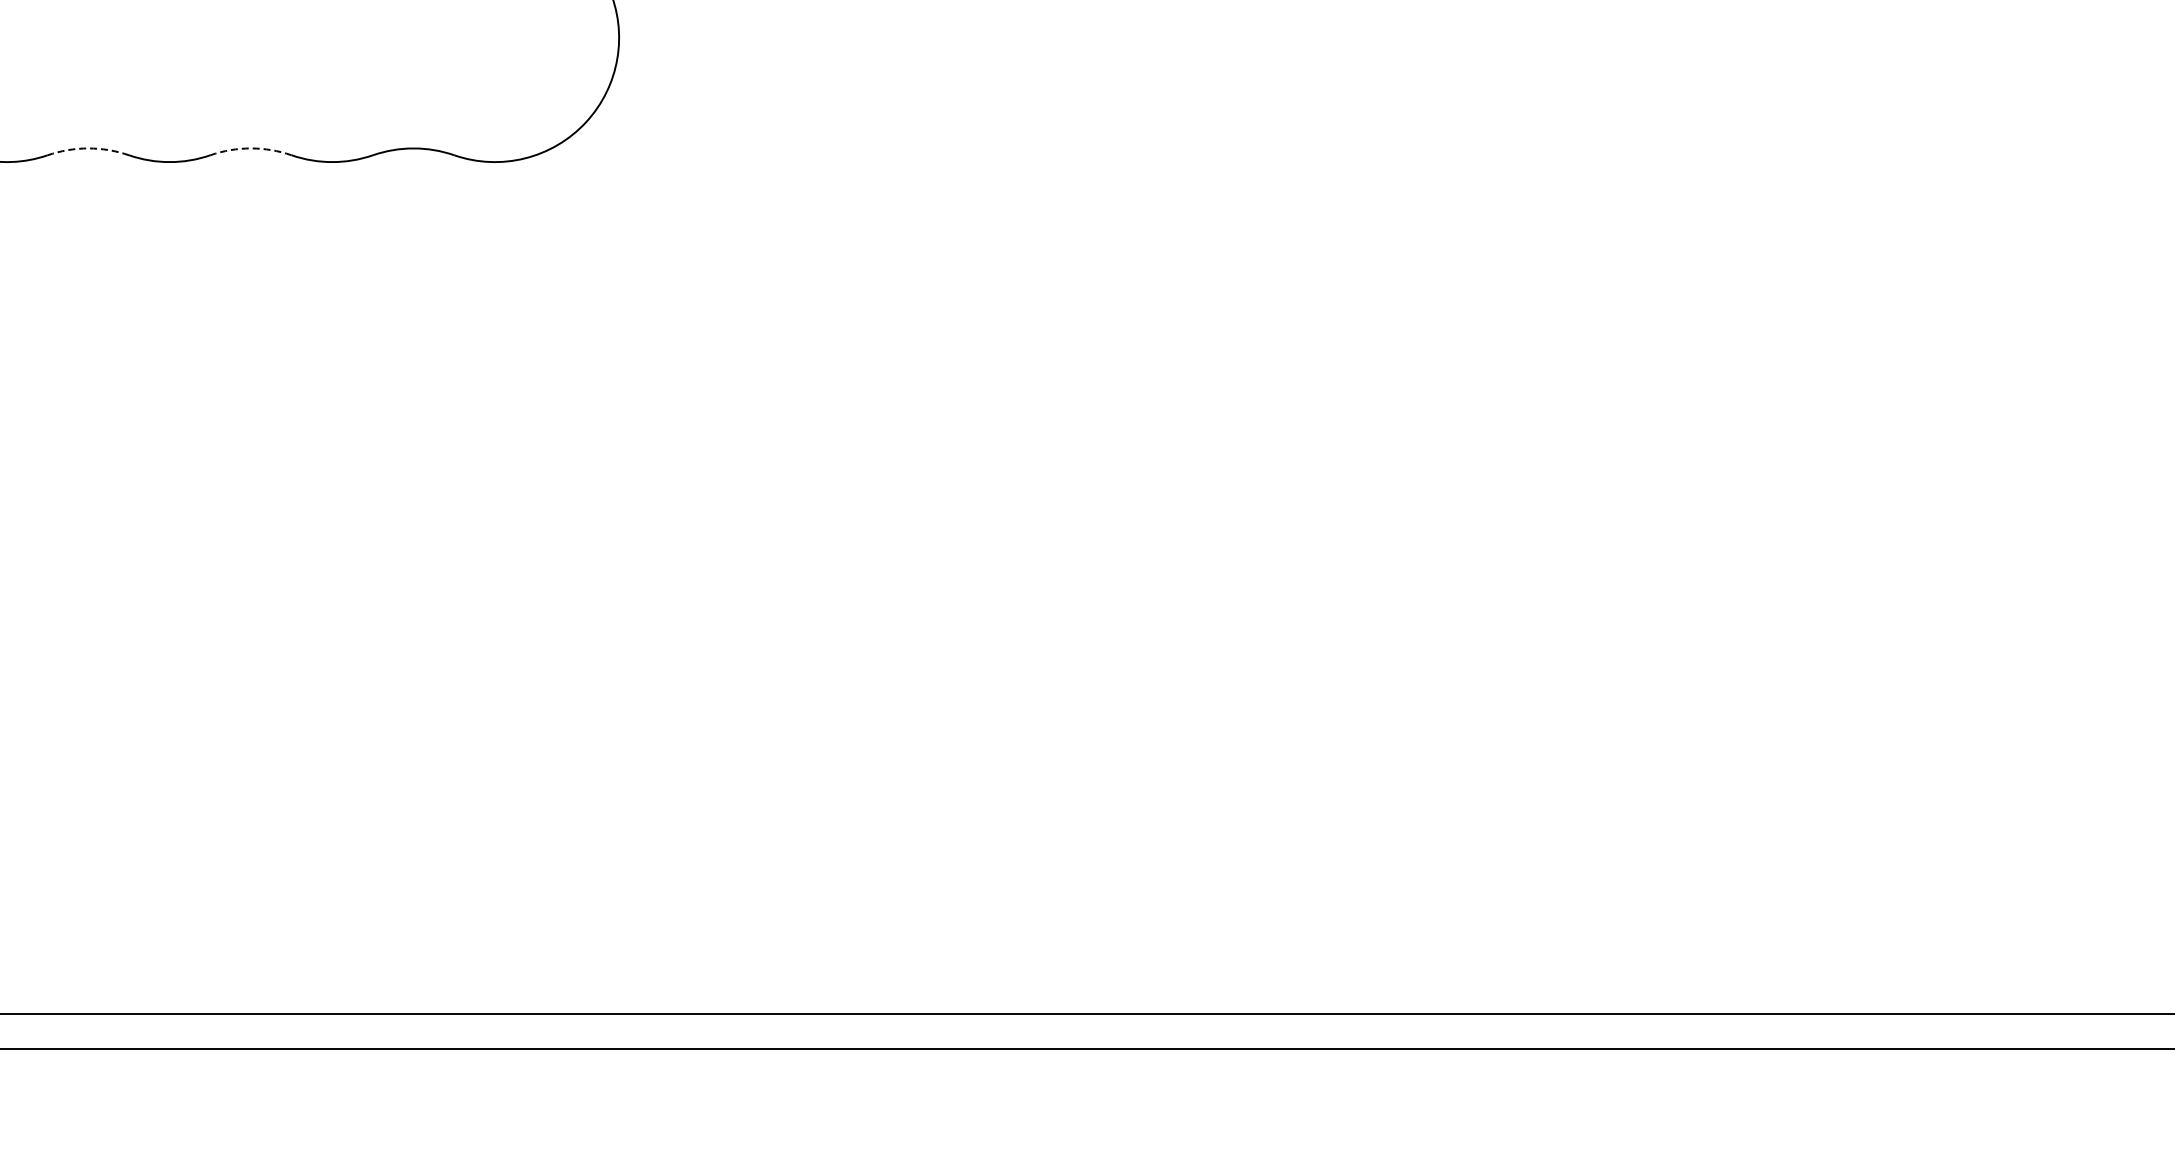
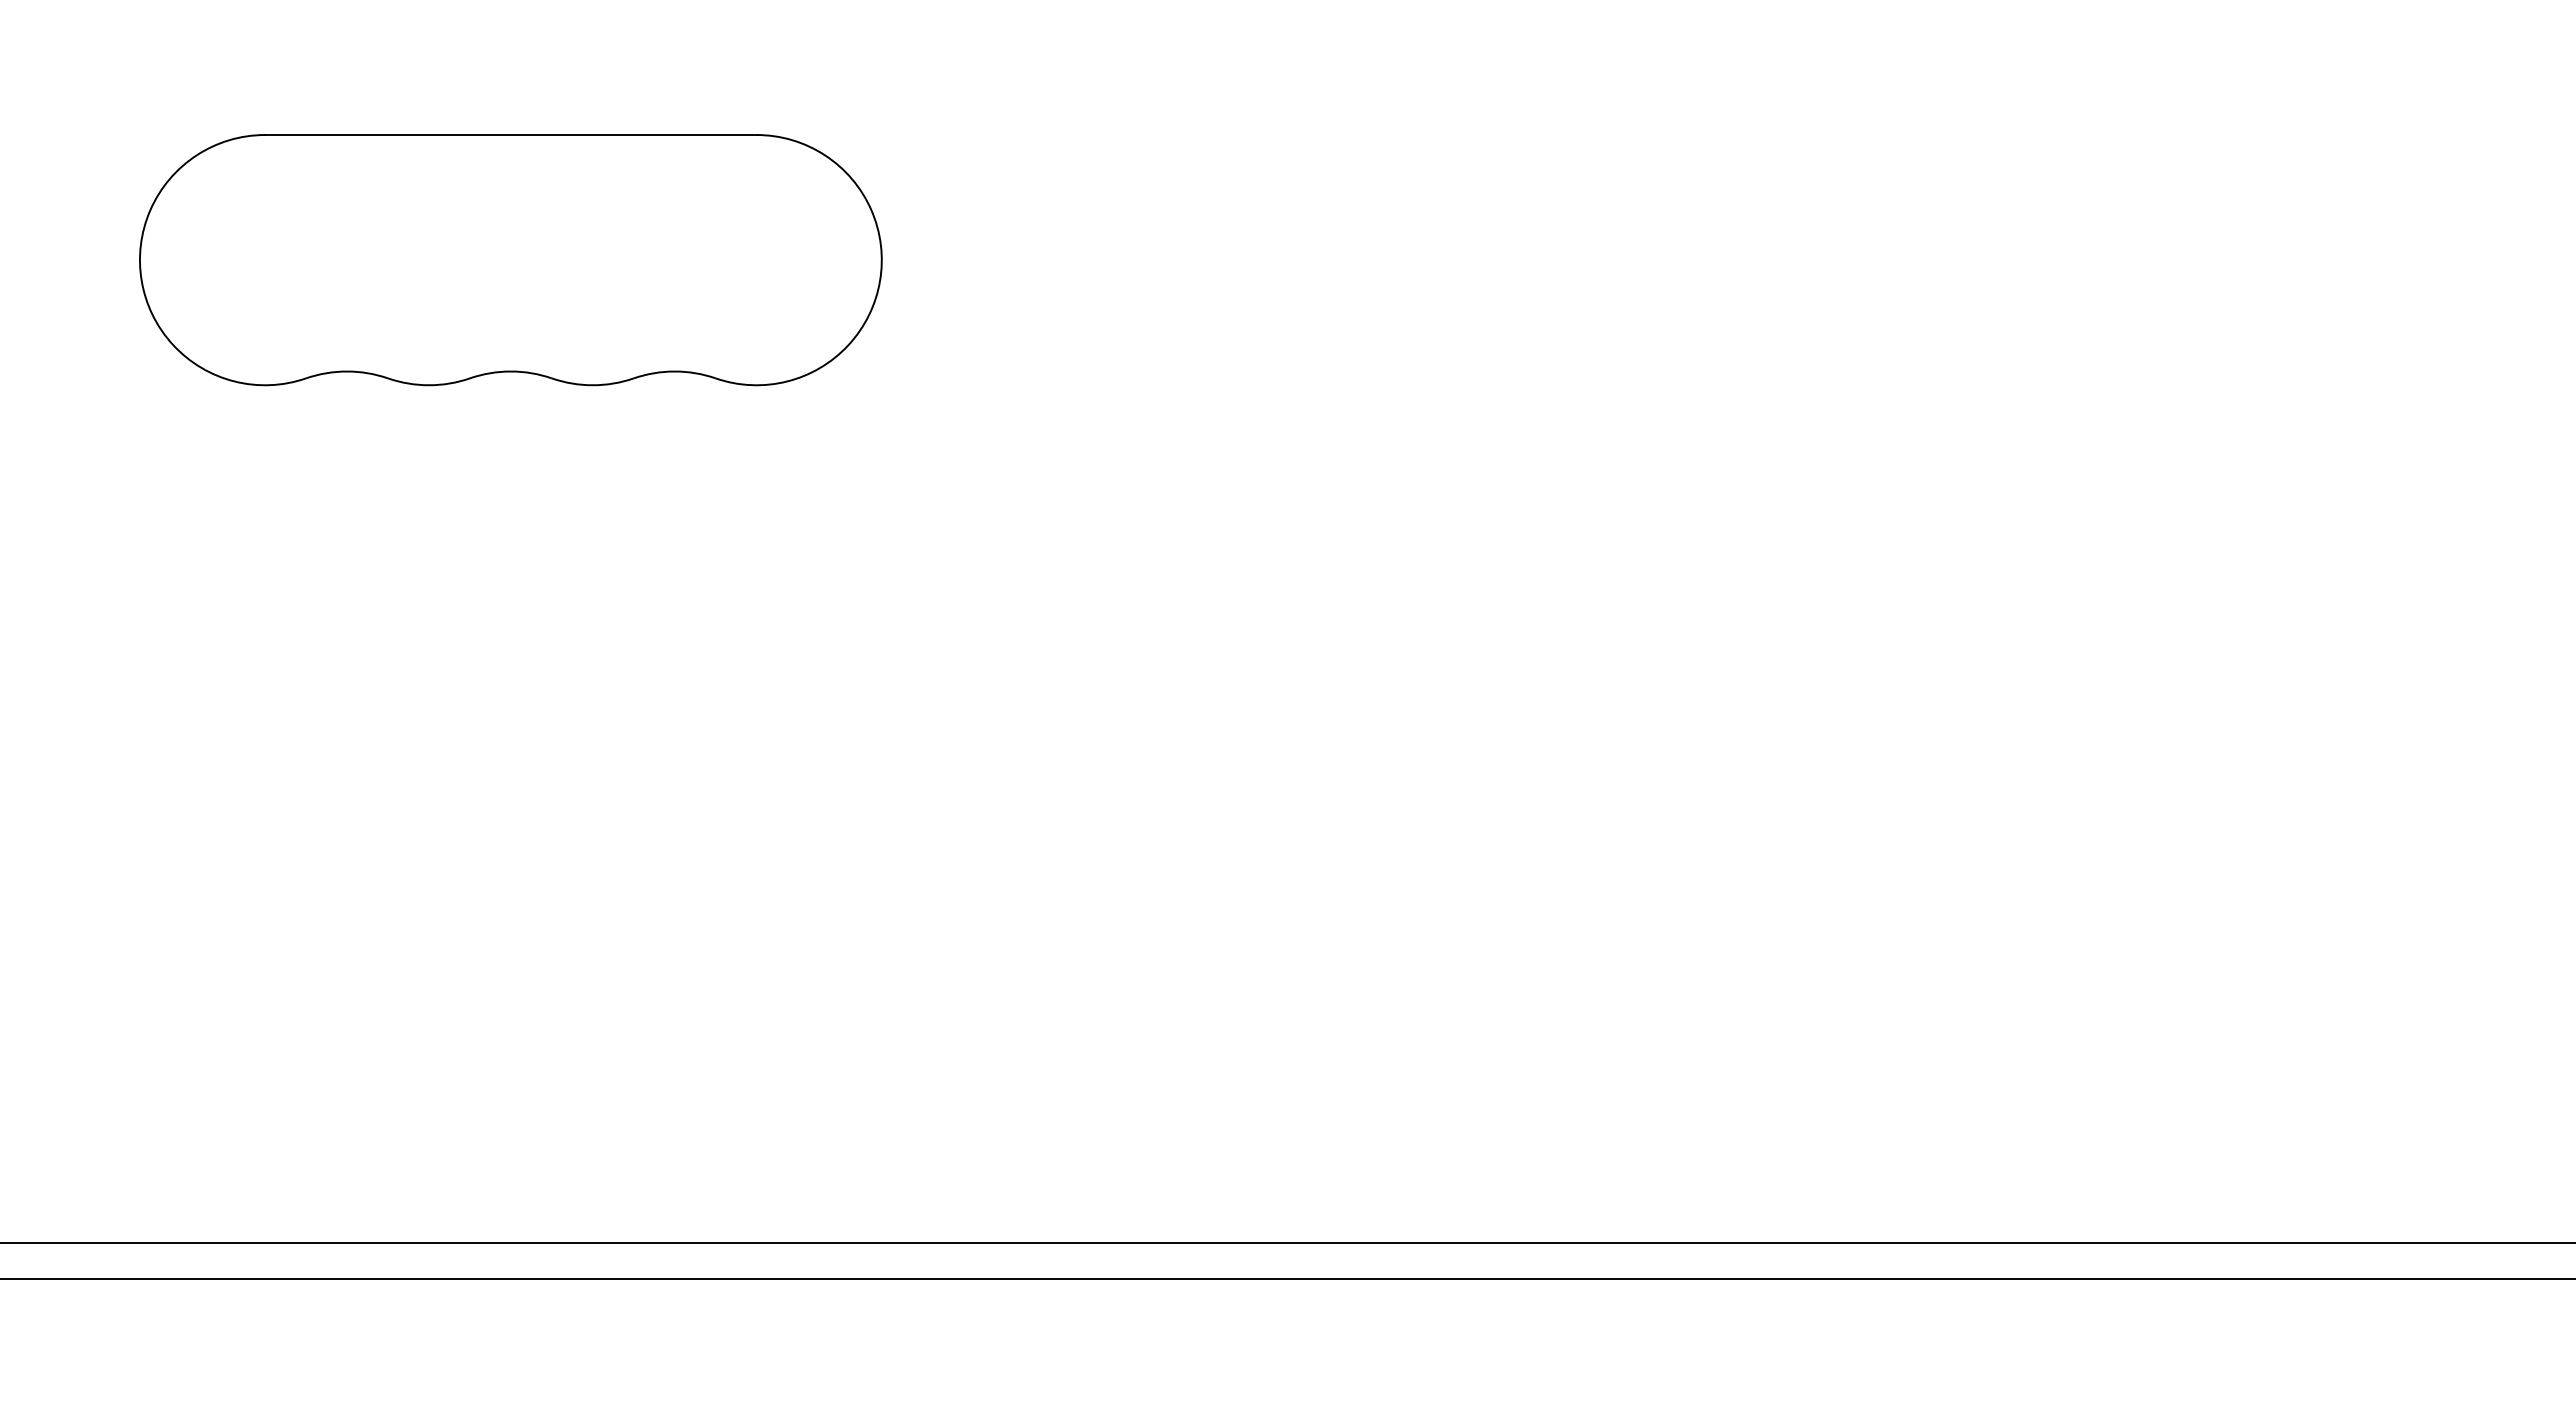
arc: (88, 148) -> (347, 371), dashed -> solid
arc: (250, 148) -> (510, 371), dashed -> solid

